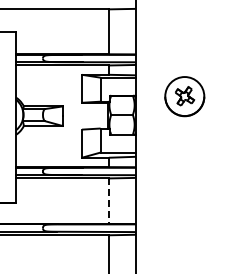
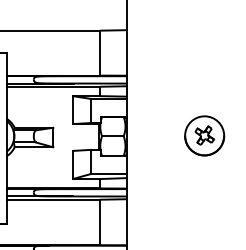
part: (184, 96) -> (204, 135), moved
line: (108, 201) -> (99, 222), dashed -> solid

